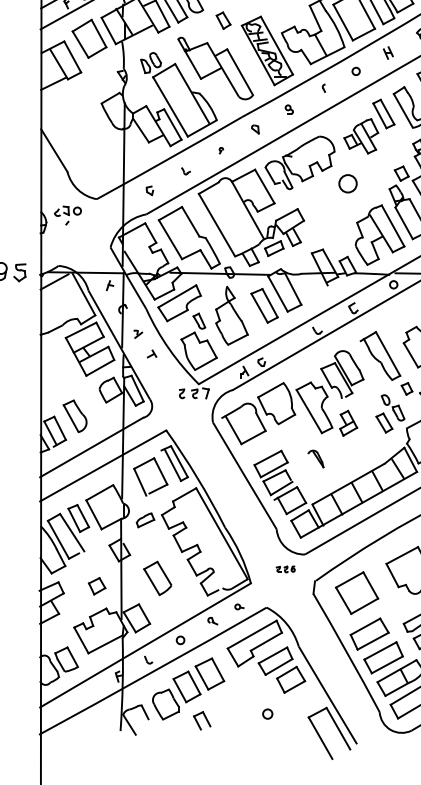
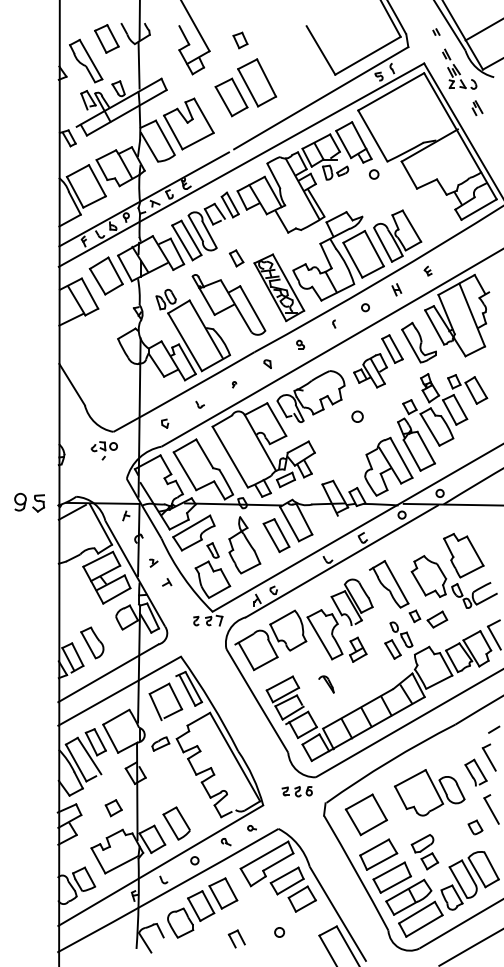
circle: (347, 183) -> (357, 416), size x0.62
part: (67, 215) -> (103, 450), moved
part: (285, 569) -> (296, 791), size x1.67
part: (157, 578) -> (176, 823), moved
part: (201, 720) -> (236, 938), moved

